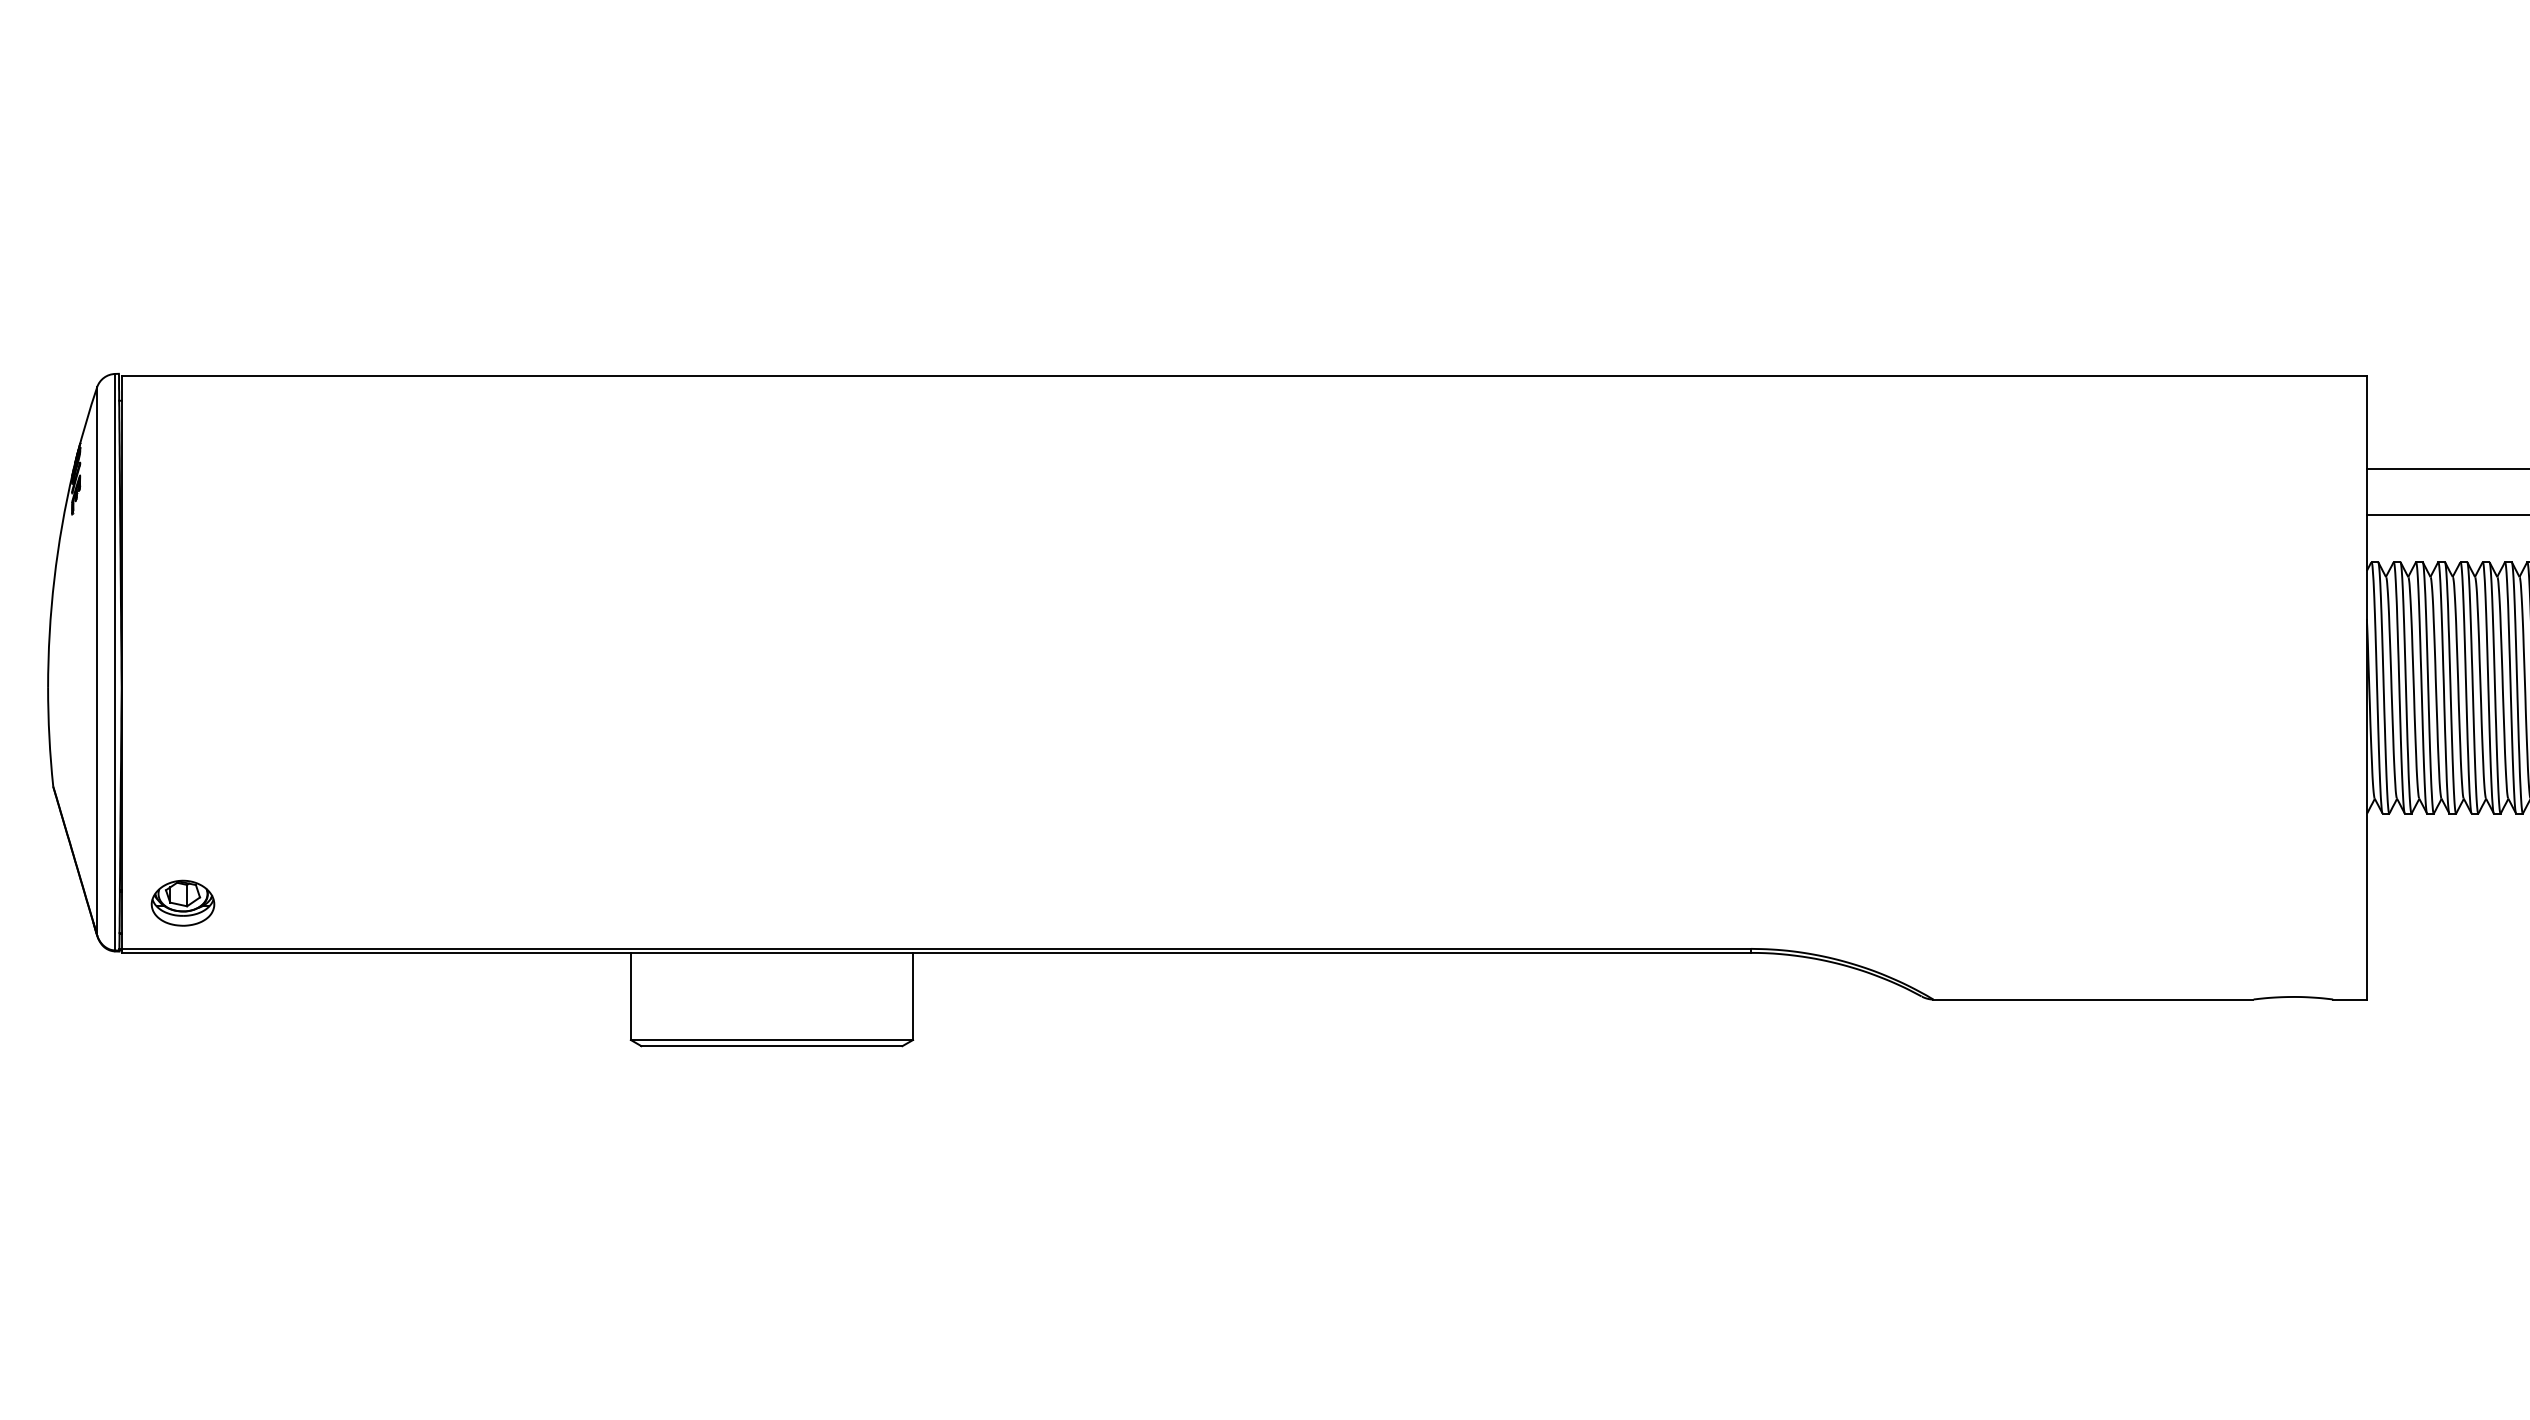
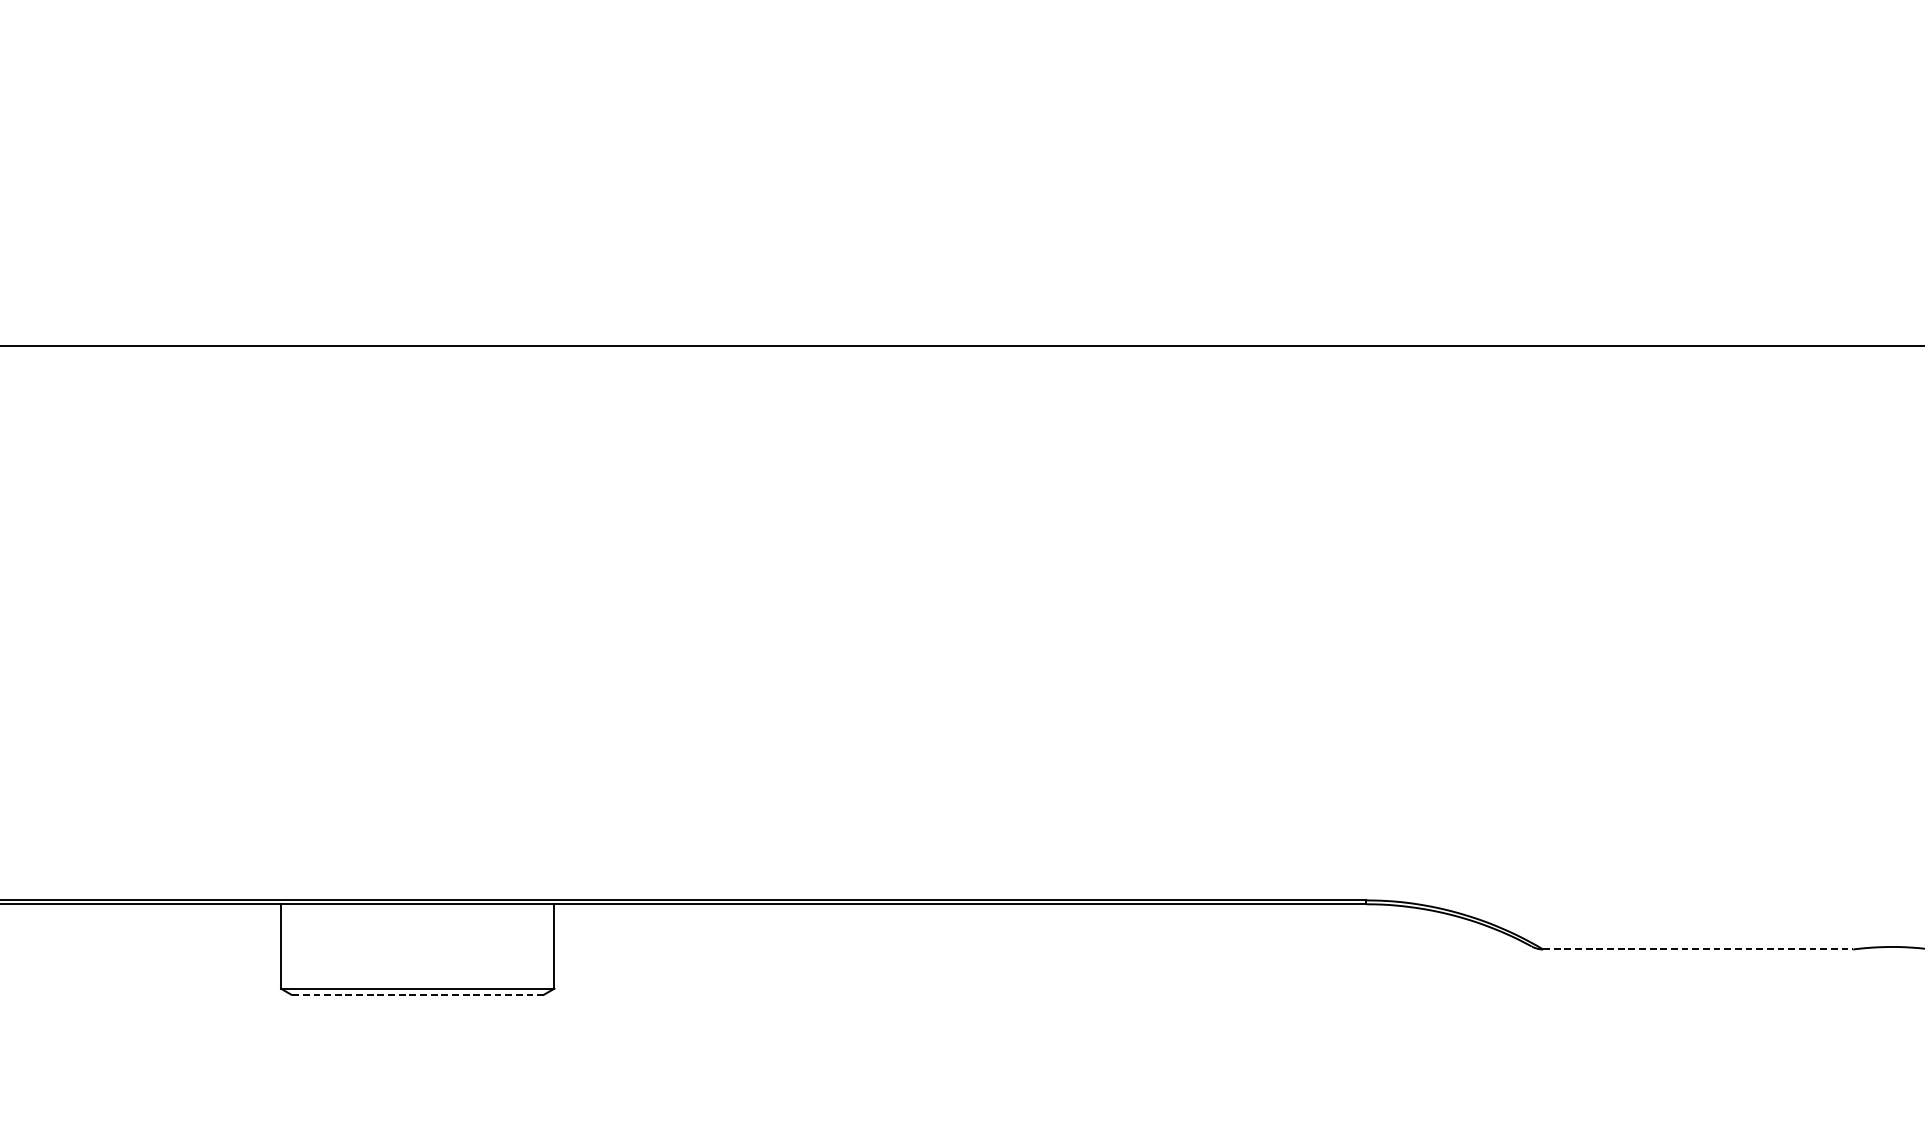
line: (2093, 999) -> (1698, 949), solid -> dashed
line: (771, 1046) -> (417, 994), solid -> dashed

